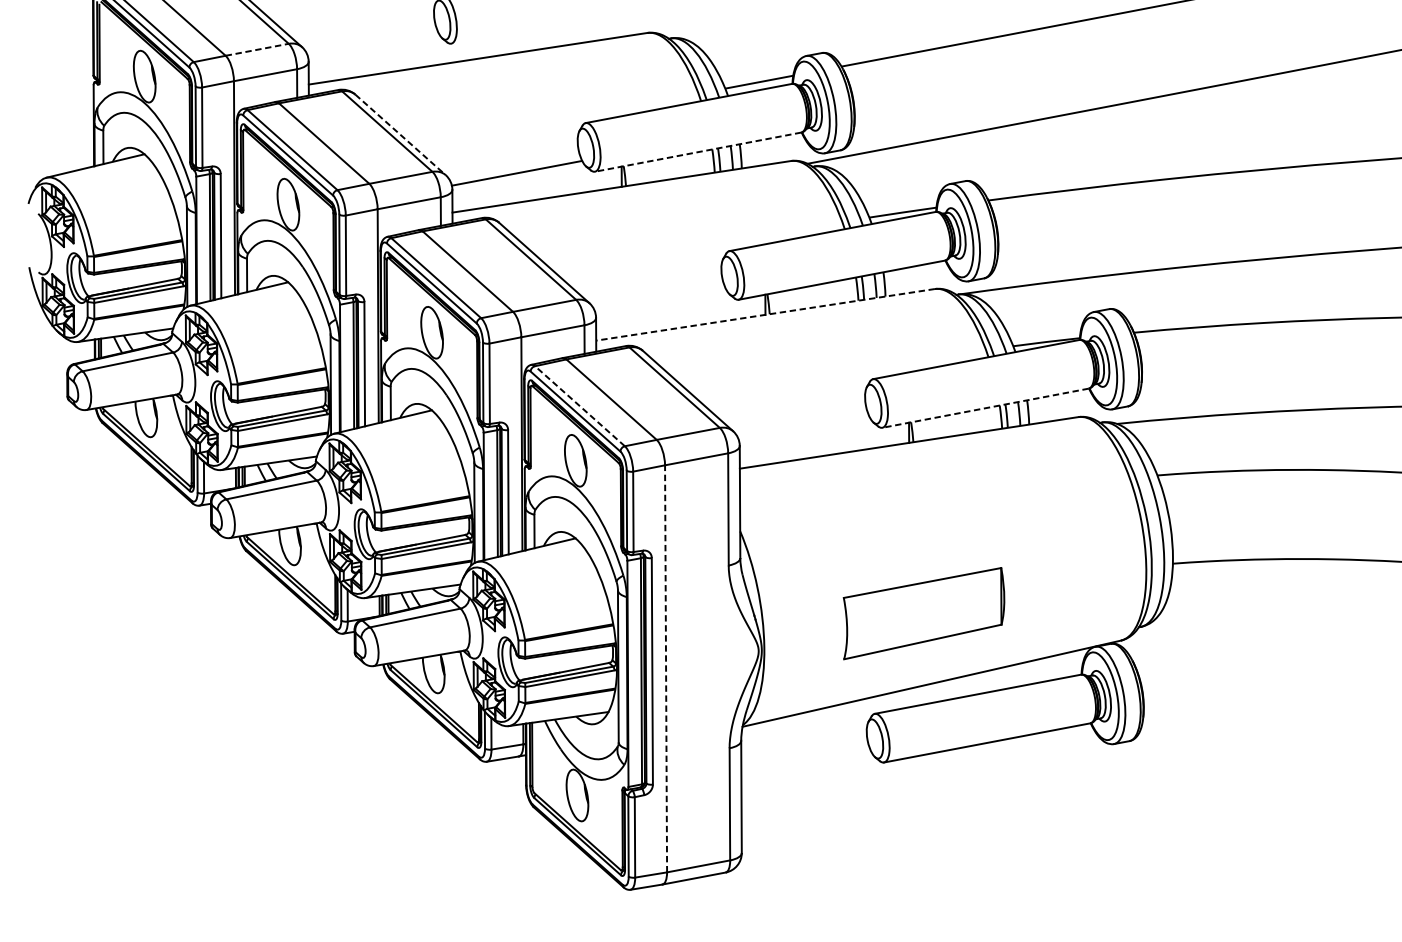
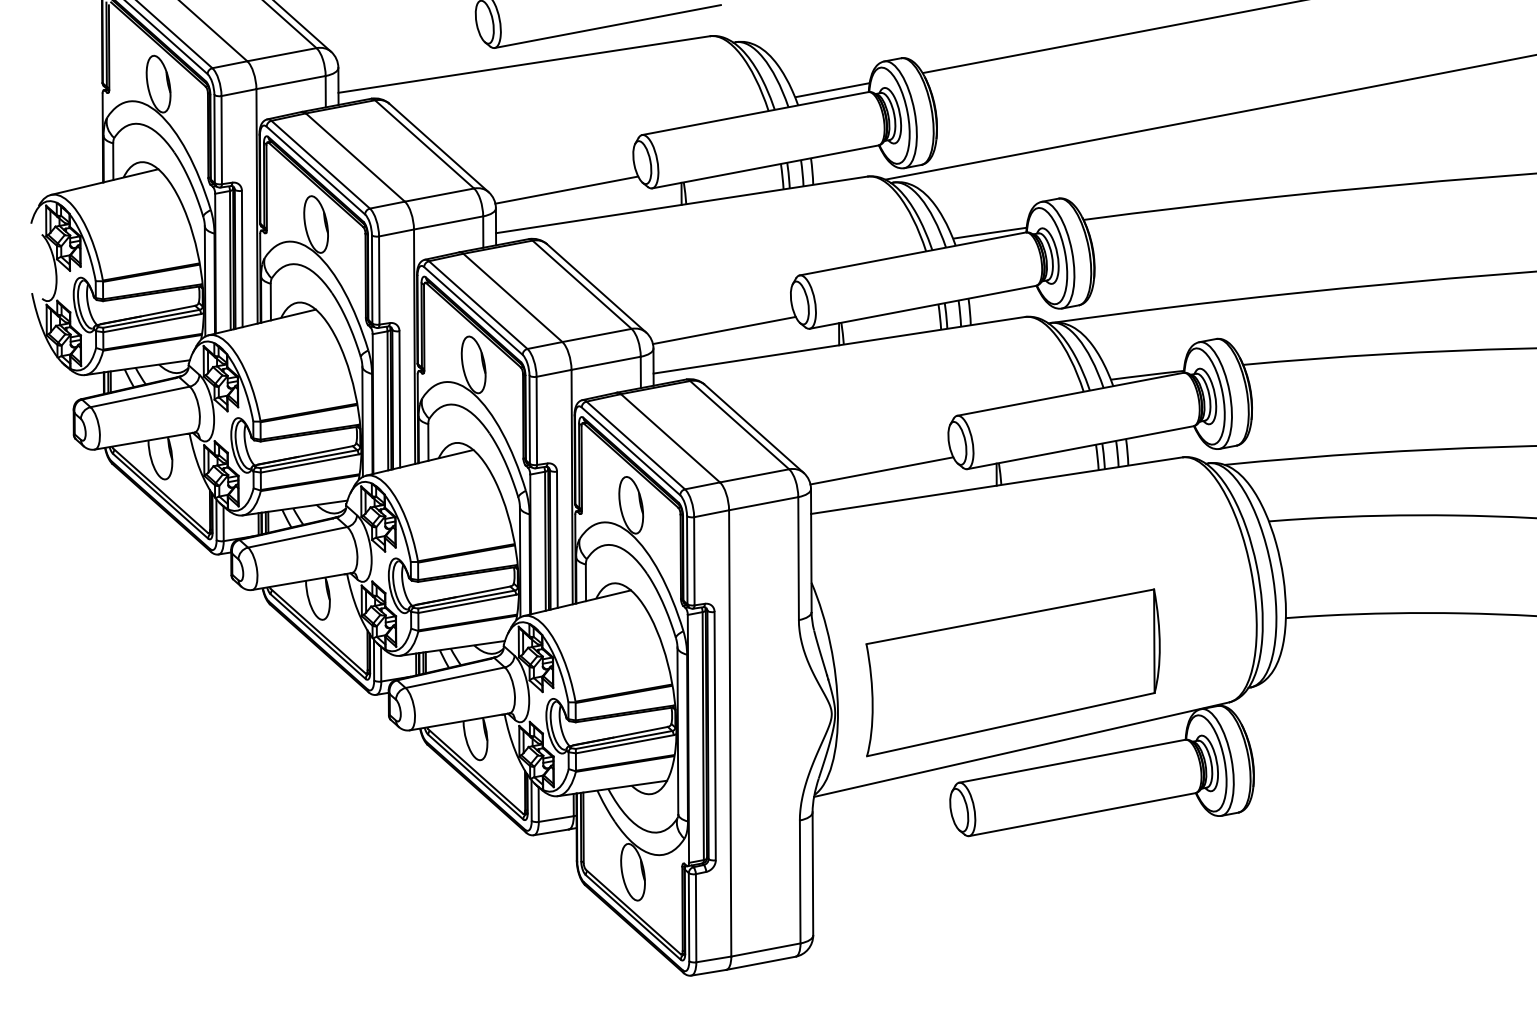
line: (554, 24) -> (607, 26), added
line: (257, 49) -> (282, 54), dashed -> solid
line: (400, 135) -> (439, 148), dashed -> solid
line: (697, 152) -> (764, 167), dashed -> solid
line: (659, 301) -> (723, 330), added
line: (765, 315) -> (839, 345), dashed -> solid
line: (579, 406) -> (635, 445), dashed -> solid
line: (984, 408) -> (1079, 447), dashed -> solid
line: (804, 429) -> (881, 470), added
part: (923, 613) -> (1012, 672), size x1.67
line: (666, 668) -> (730, 732), dashed -> solid

